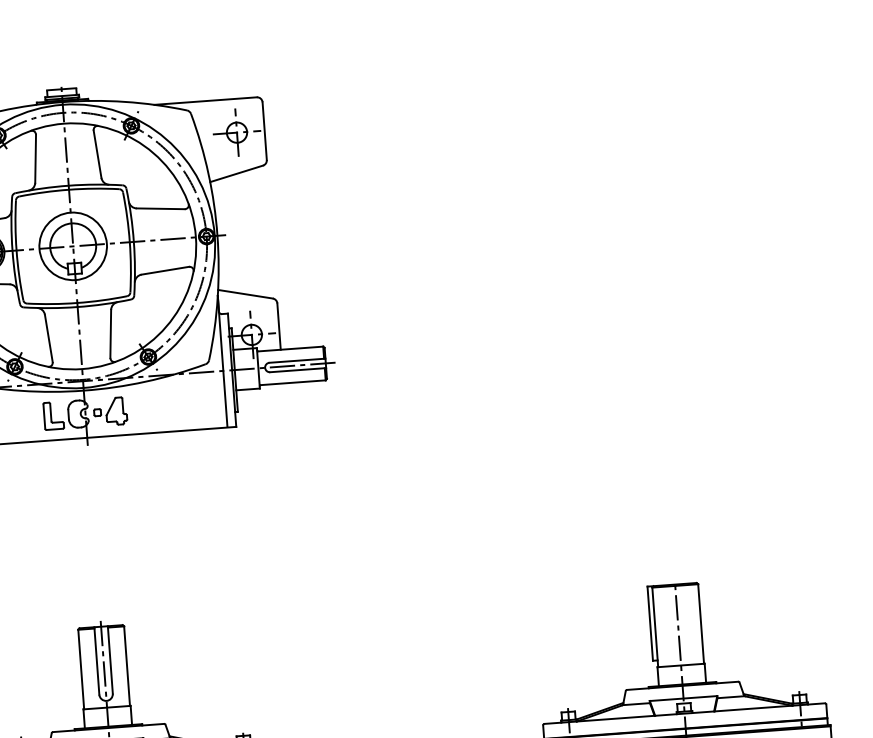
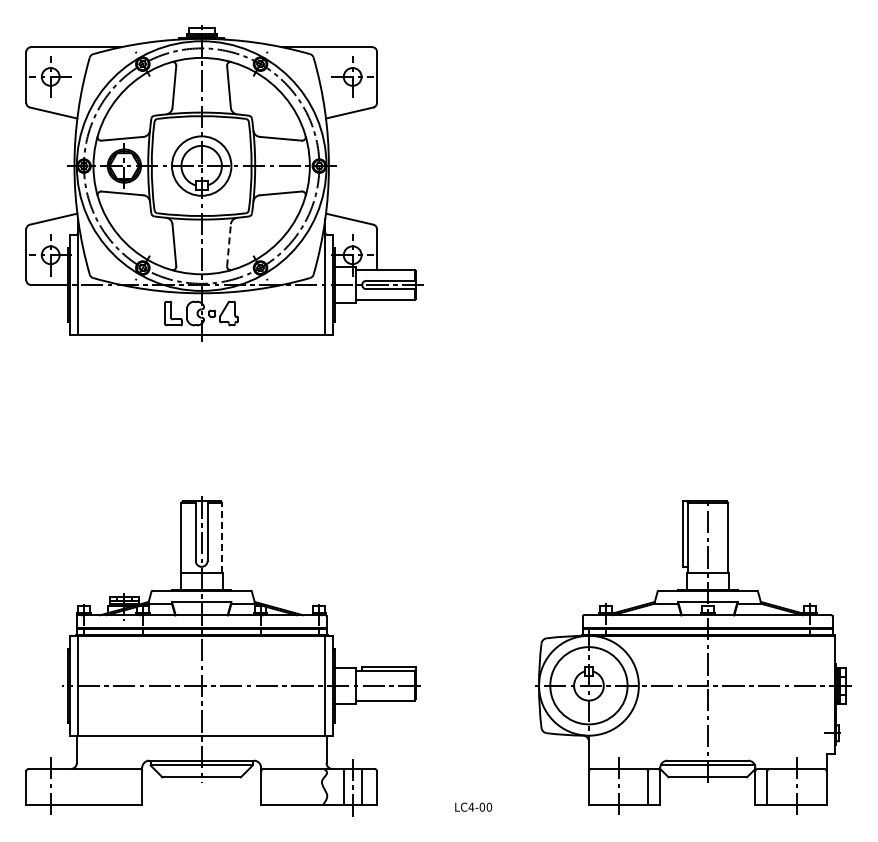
line: (111, 332) -> (229, 244), solid -> dashed
line: (126, 665) -> (221, 537), solid -> dashed

